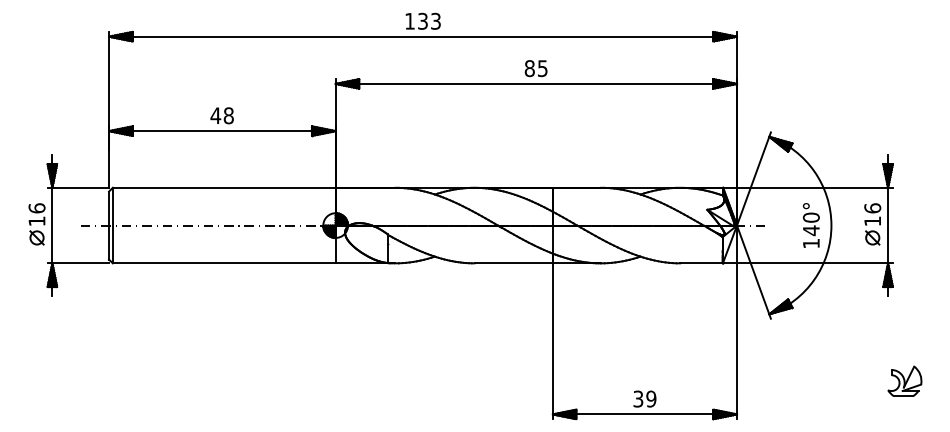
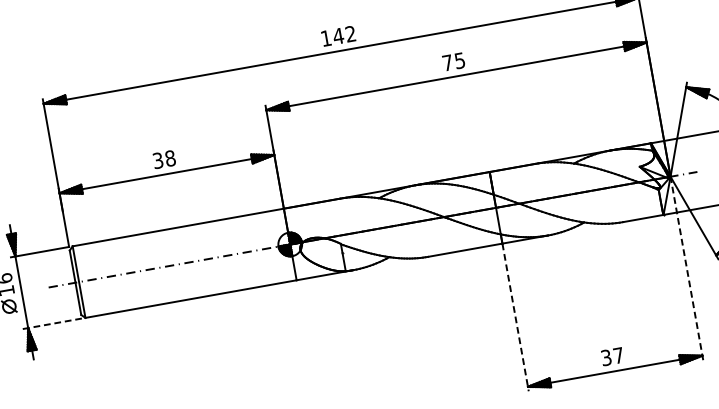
text: (428, 20) -> (343, 34), 133 -> 142
text: (529, 68) -> (447, 62), 85 -> 75
text: (215, 115) -> (157, 160), 48 -> 38
line: (80, 263) -> (54, 323), solid -> dashed
line: (737, 322) -> (687, 268), solid -> dashed
line: (552, 341) -> (515, 317), solid -> dashed
text: (651, 398) -> (618, 355), 39 -> 37

